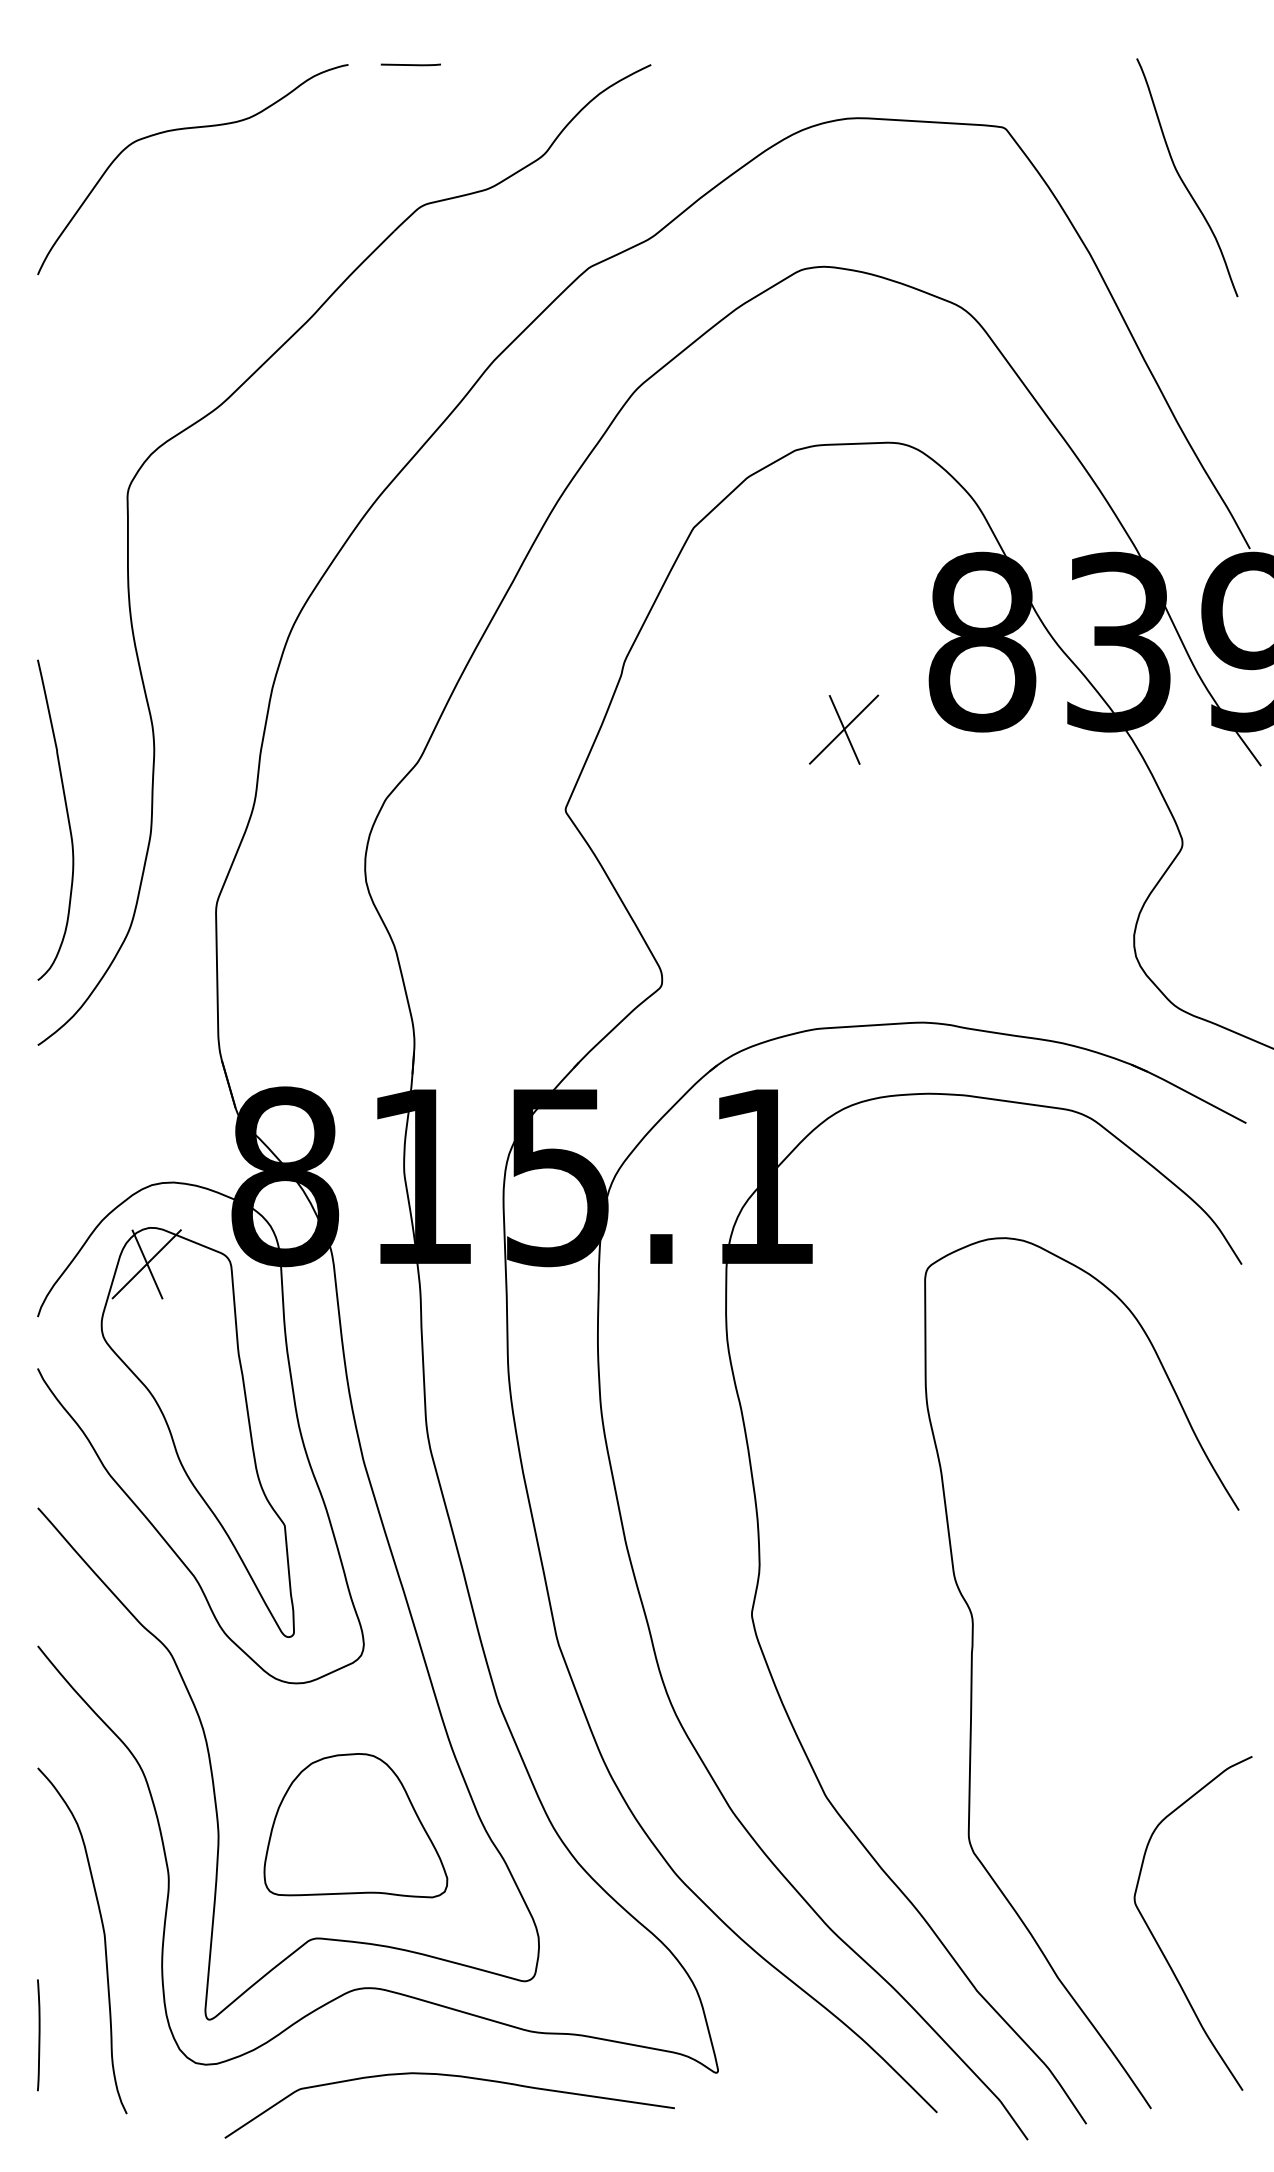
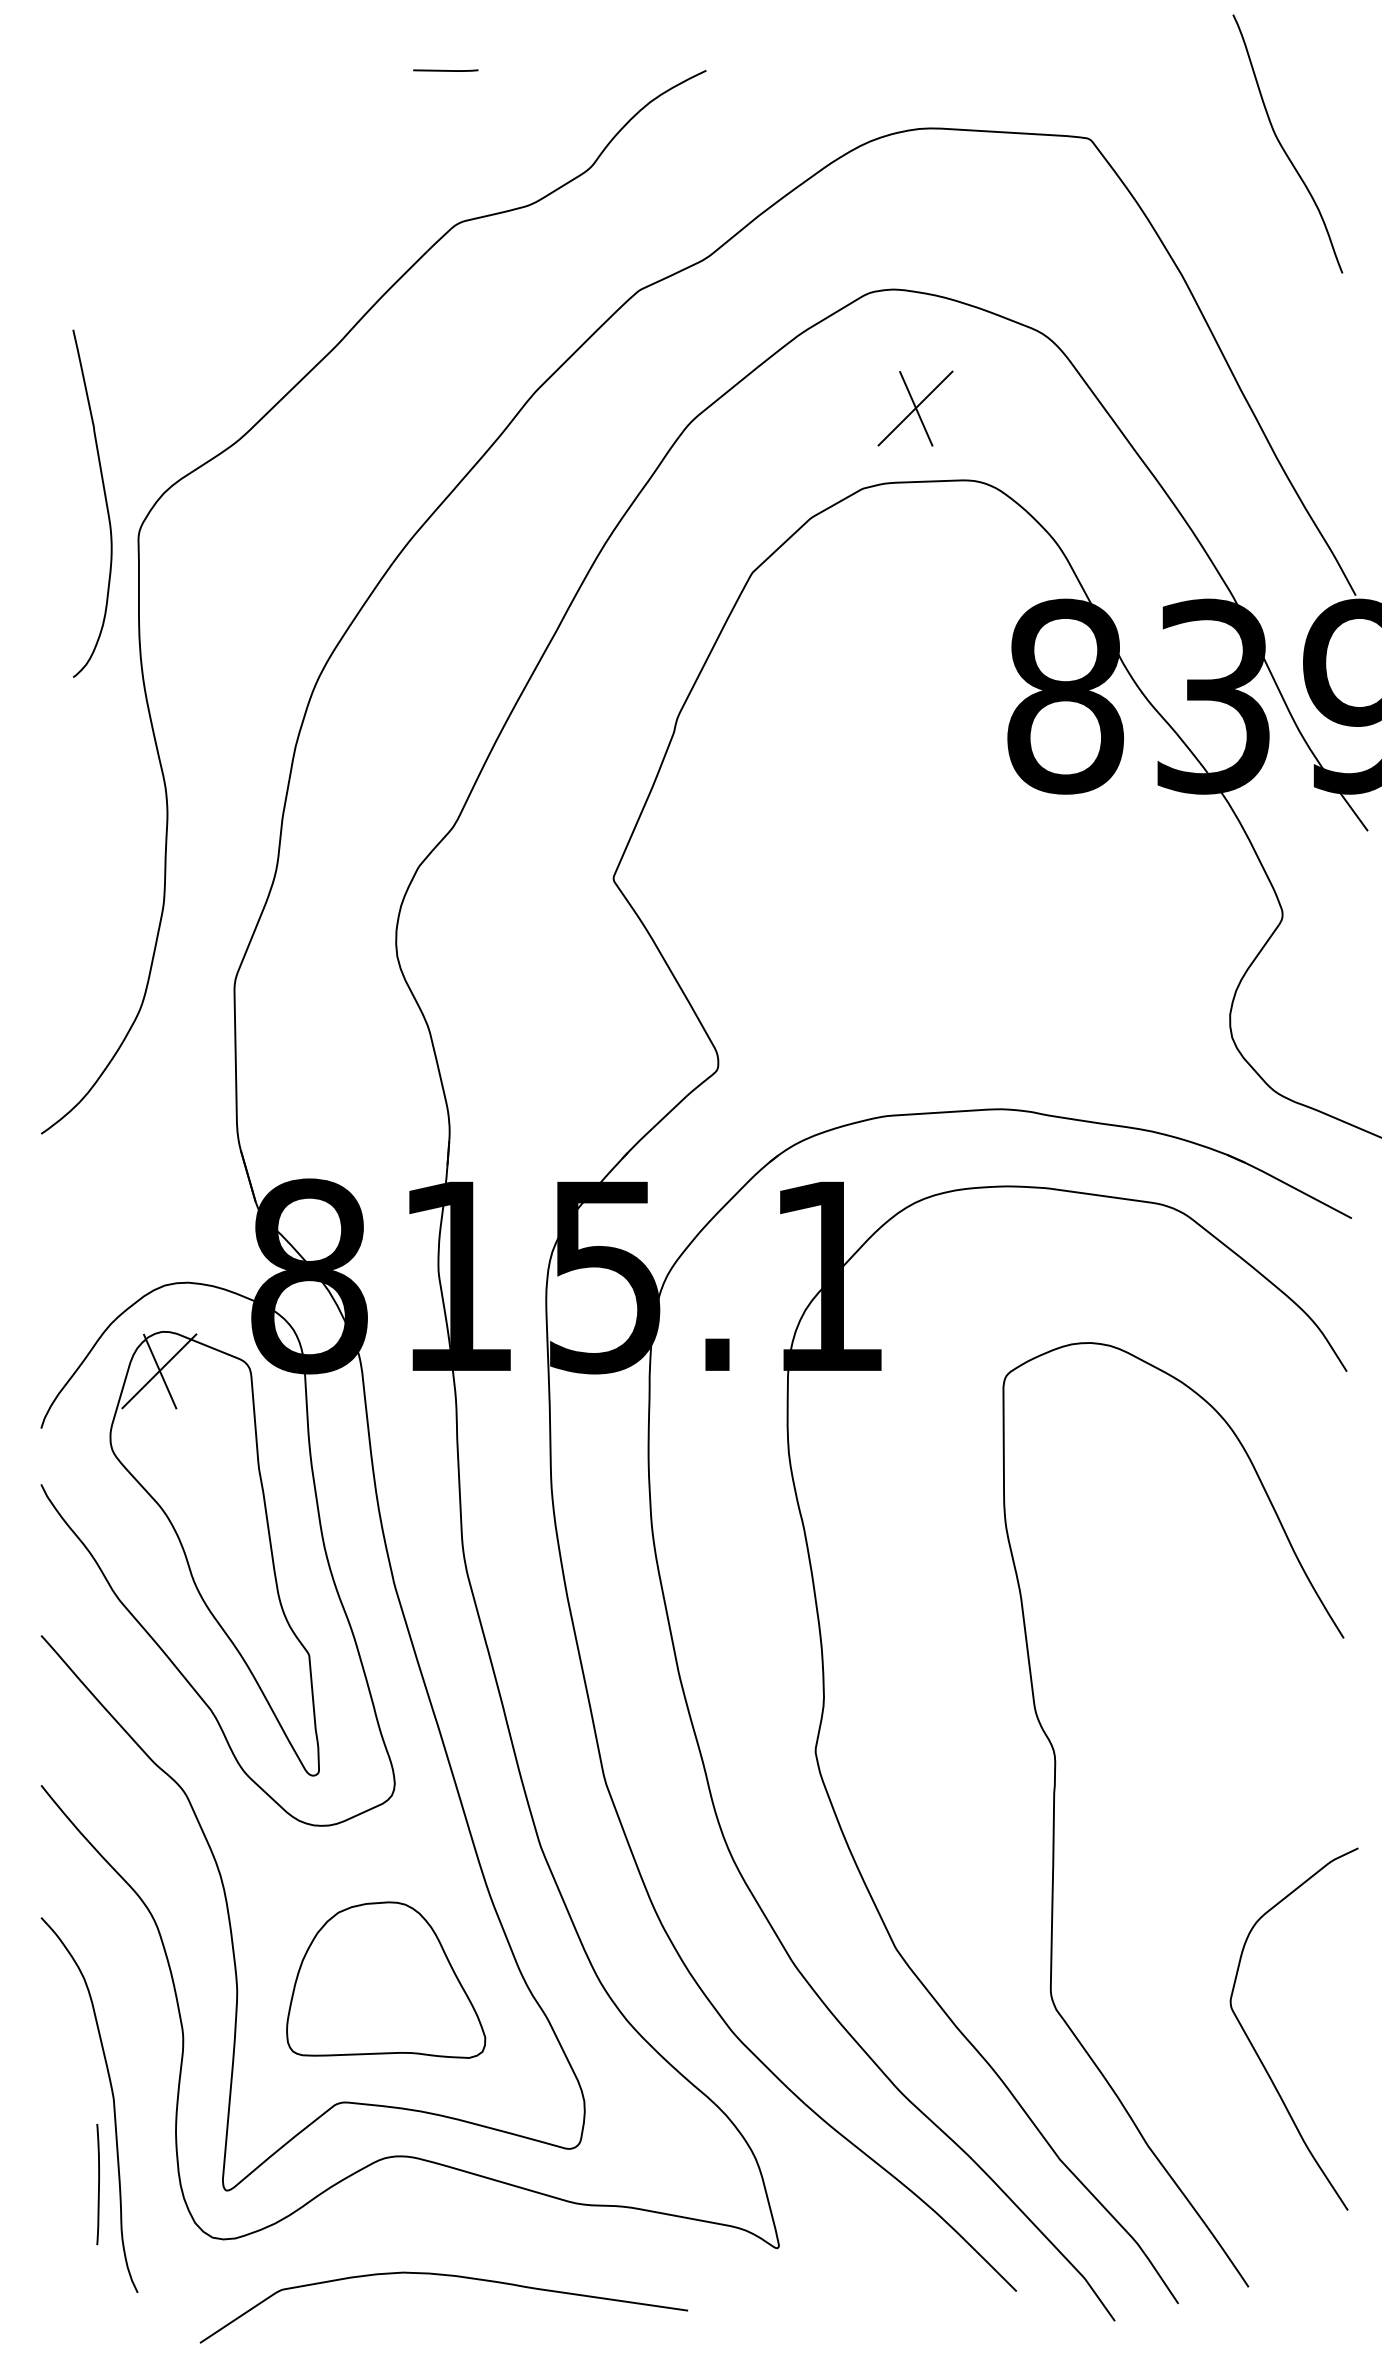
curve: (189, 129) -> (205, 140), removed
curve: (1182, 179) -> (1282, 145), moved
part: (844, 729) -> (915, 408), moved
curve: (67, 819) -> (105, 503), moved
curve: (1159, 1944) -> (1257, 2052), moved
line: (39, 2035) -> (98, 2184), moved
curve: (453, 2076) -> (447, 2276), moved

